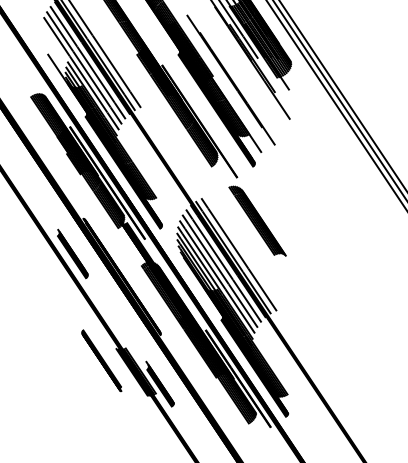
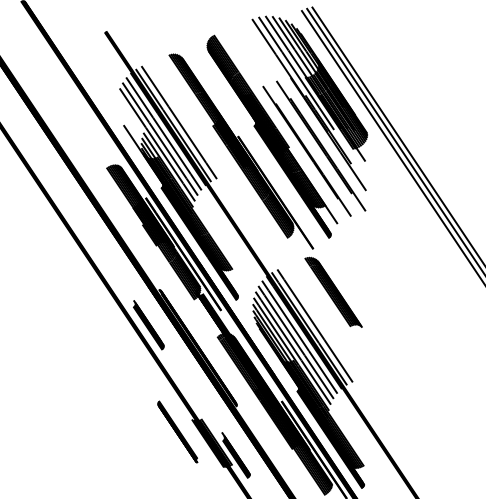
part: (245, 74) -> (321, 145), added

